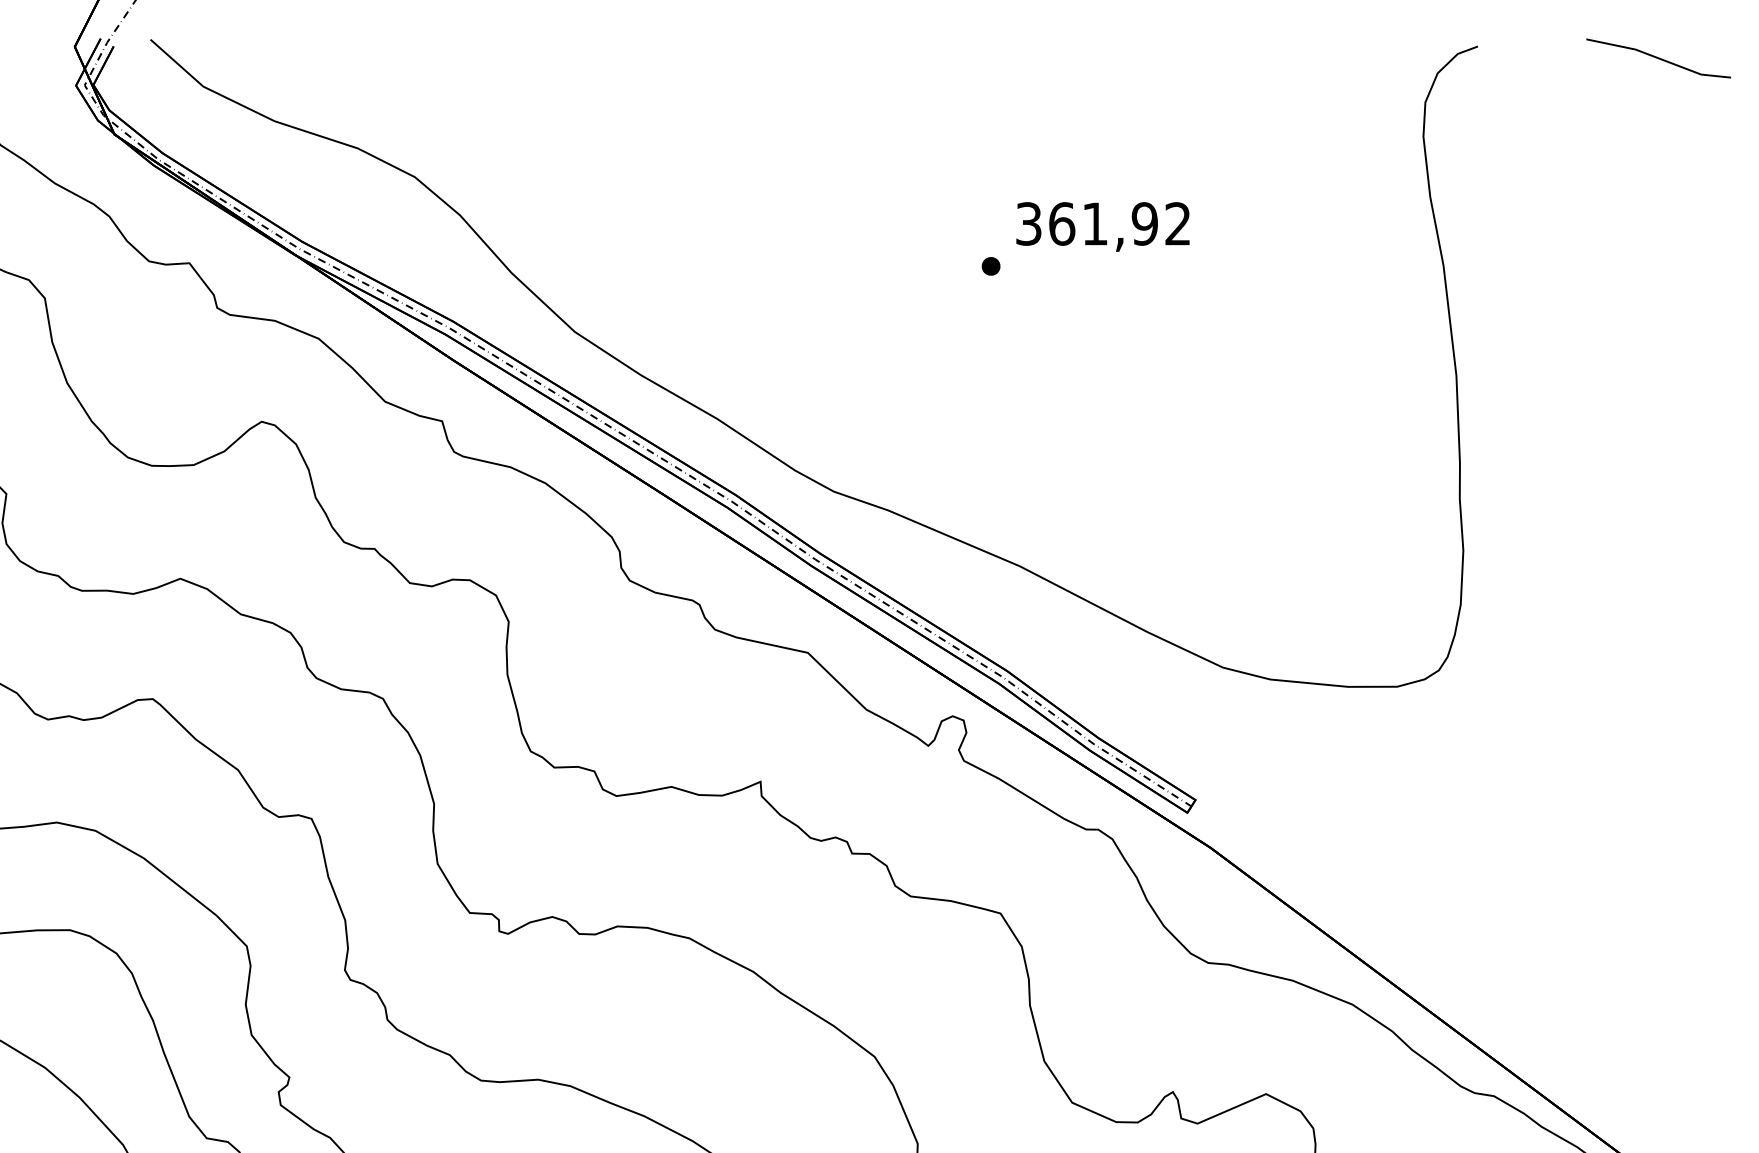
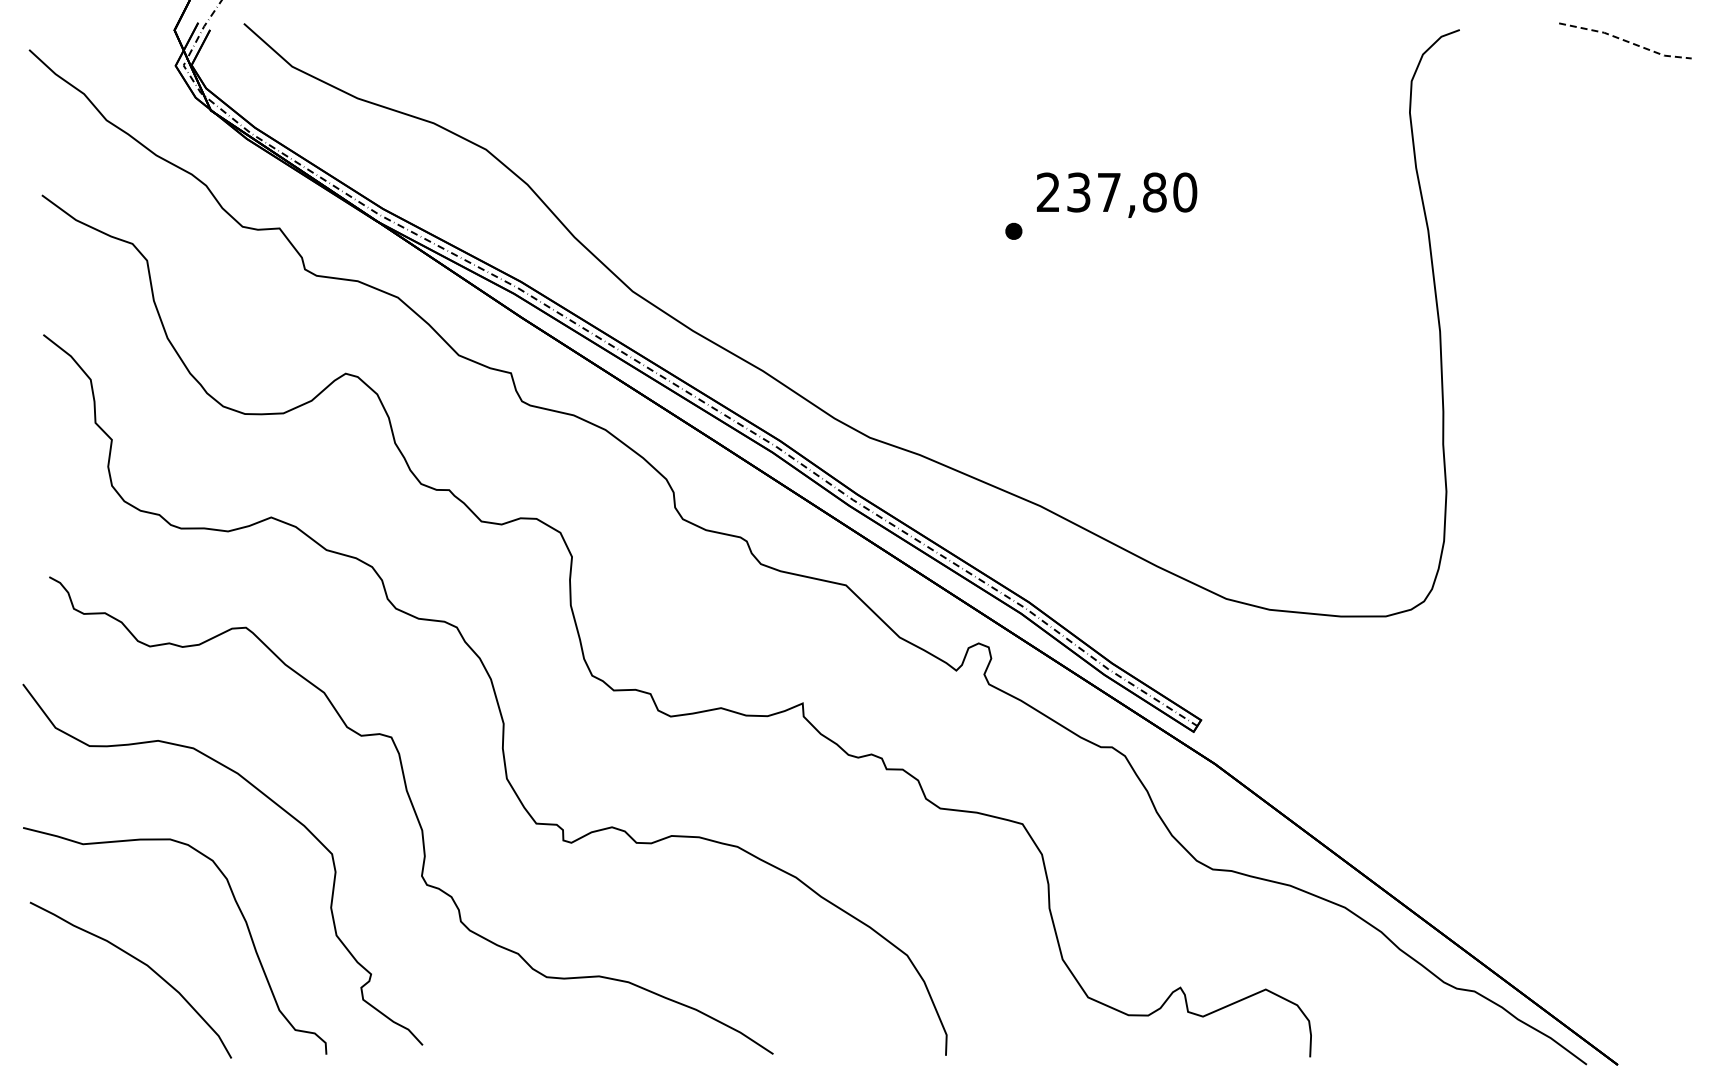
line: (1658, 58) -> (1625, 40), solid -> dashed
text: (1103, 223) -> (1116, 192), 361,92 -> 237,80

